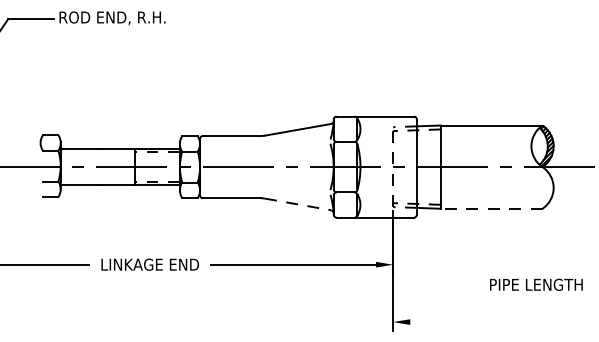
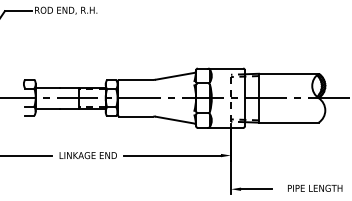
line: (298, 205) -> (175, 120), dashed -> solid
line: (490, 208) -> (288, 122), dashed -> solid
text: (536, 283) -> (315, 187), moved
line: (436, 322) -> (256, 189), added

